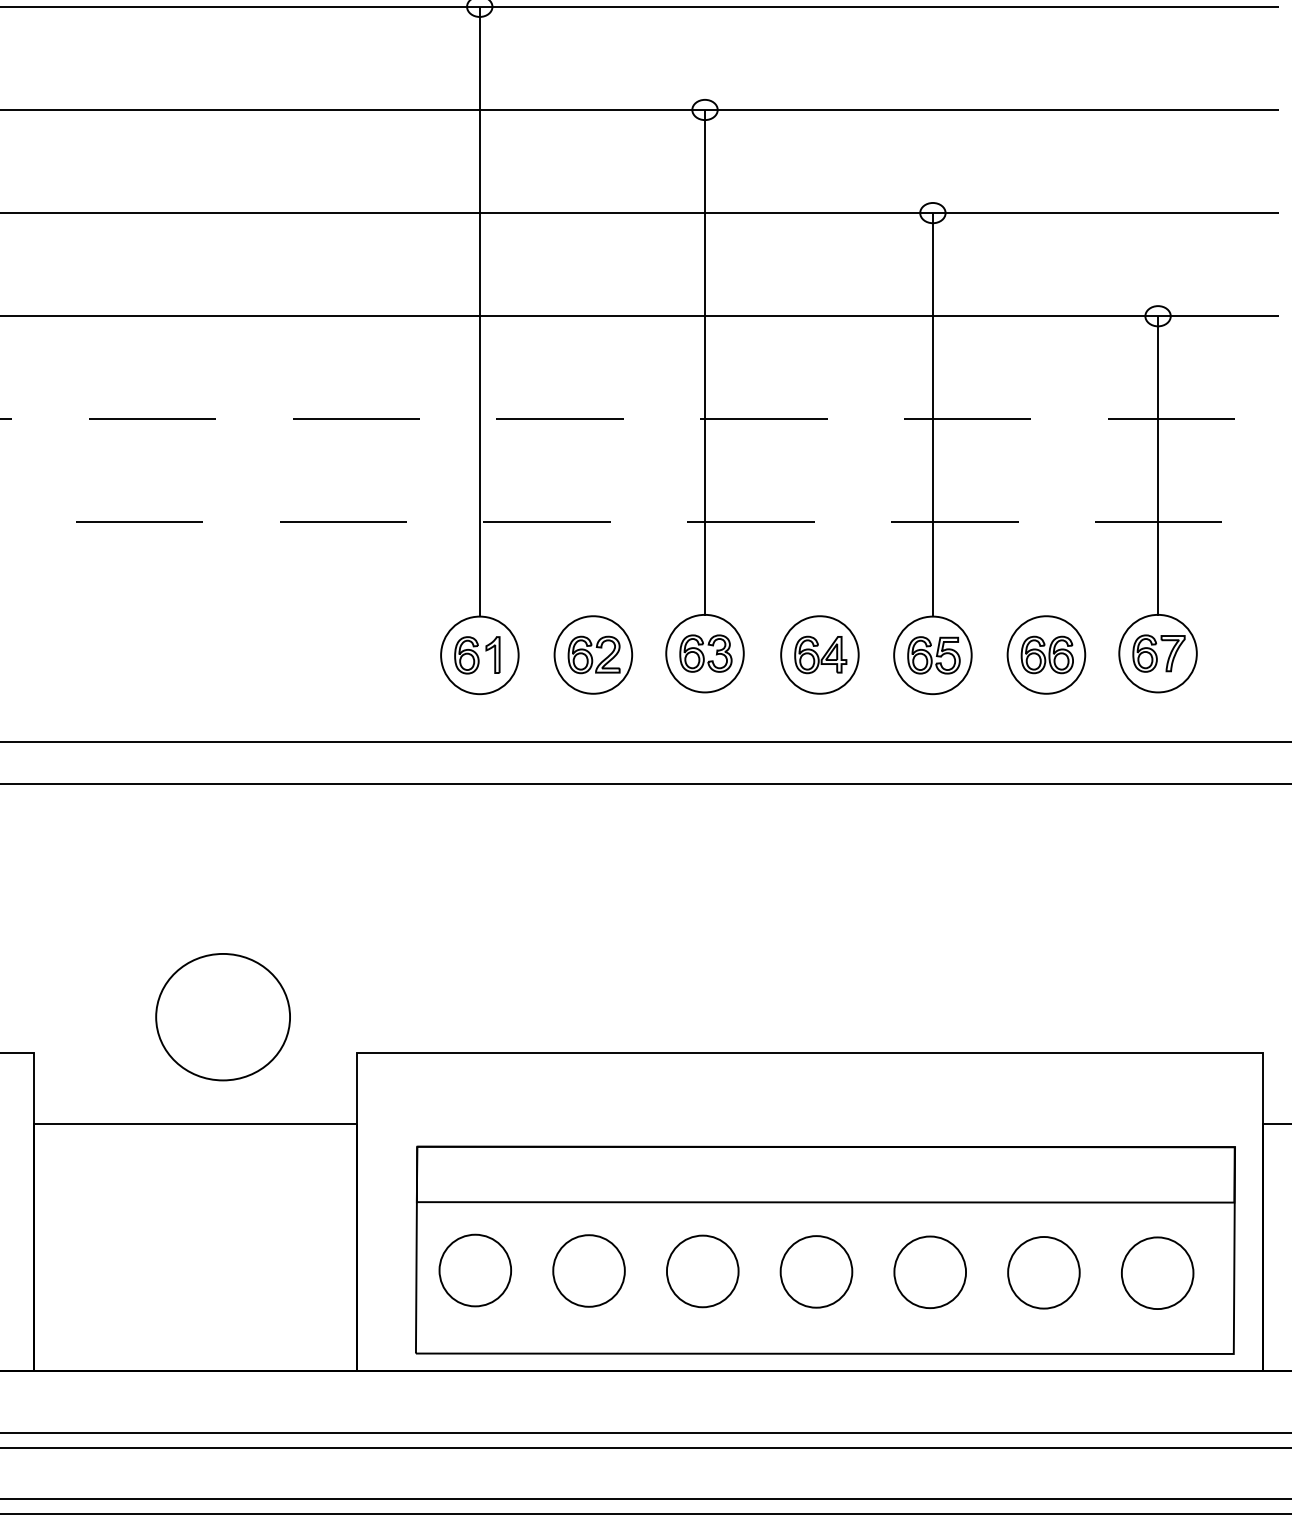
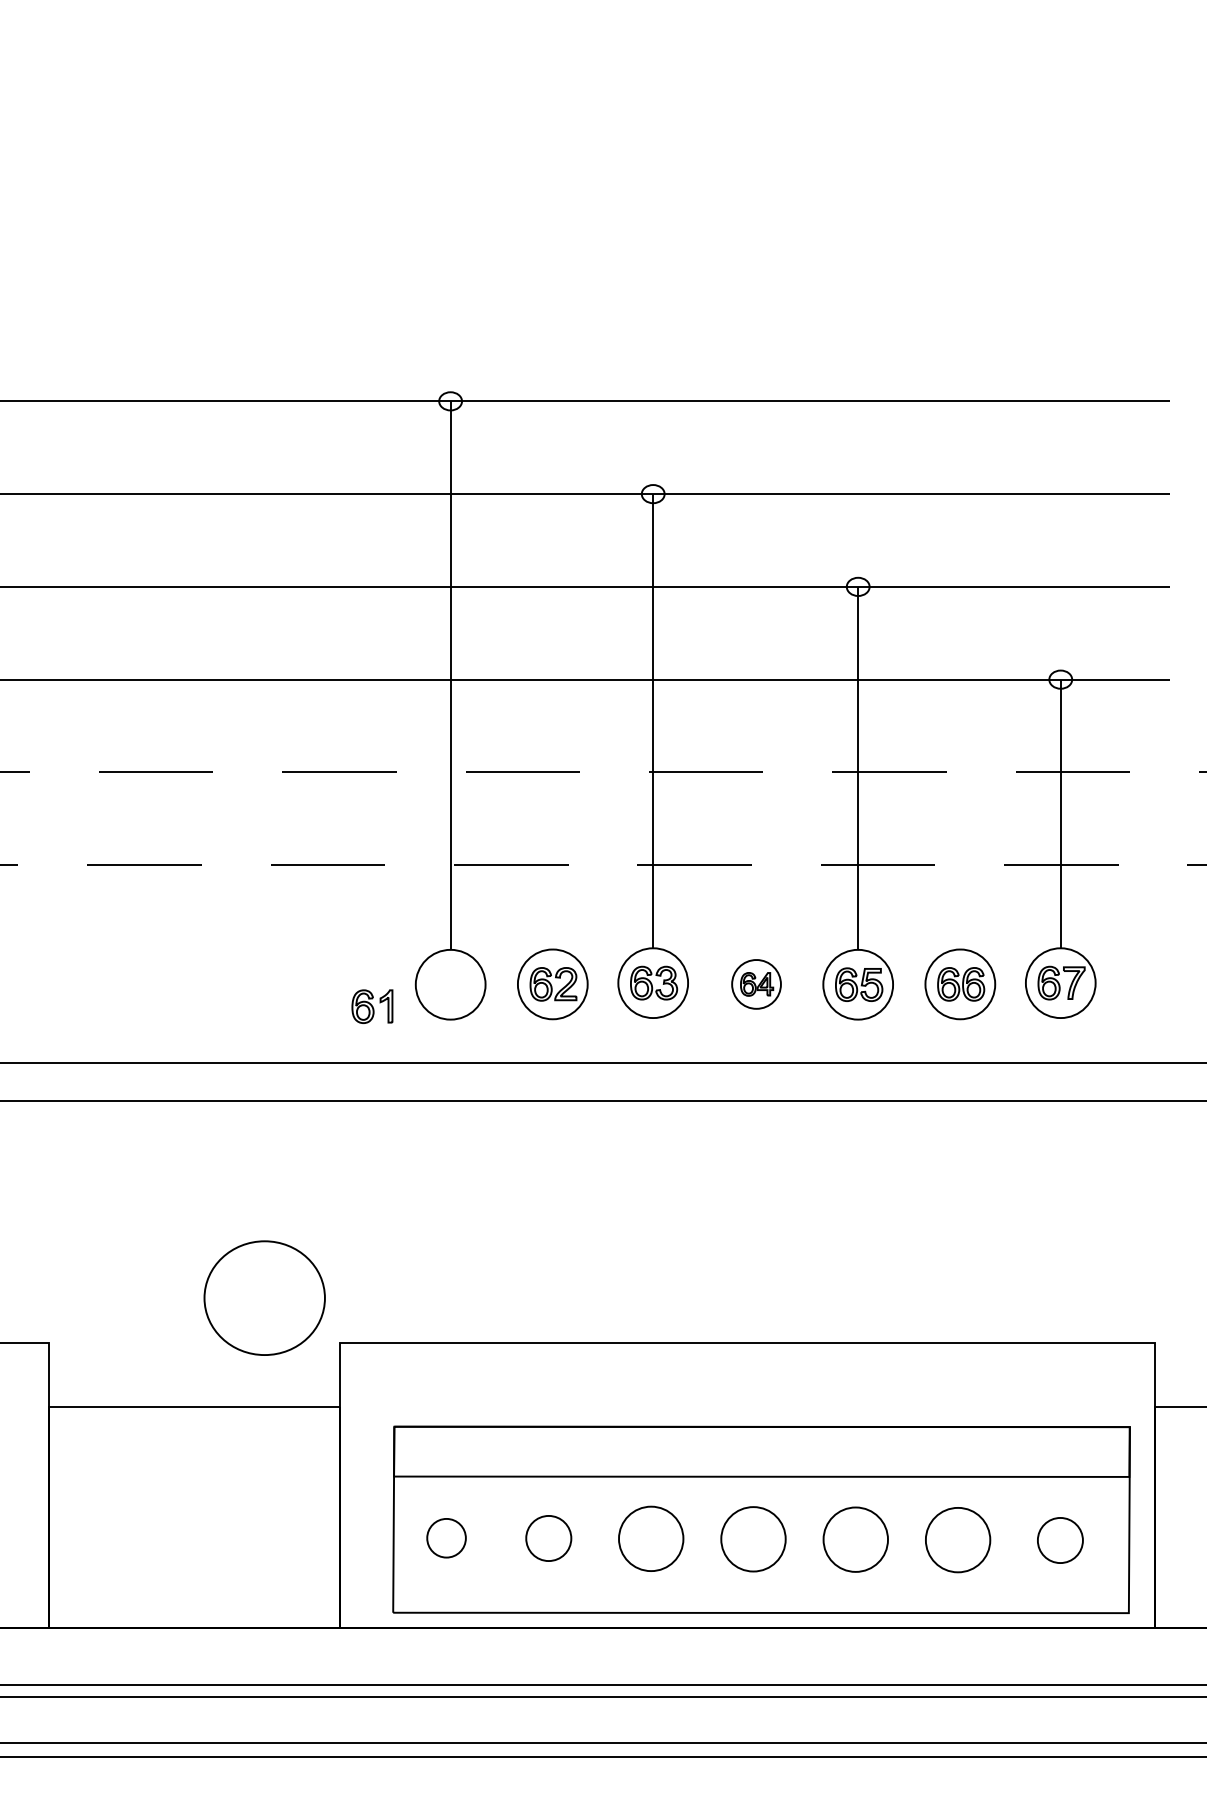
part: (477, 655) -> (372, 1006), moved
part: (819, 655) -> (756, 984), size x0.7
part: (222, 1016) -> (264, 1297), moved
part: (475, 1271) -> (446, 1538), size x0.6
part: (588, 1271) -> (548, 1538), size x0.7
part: (1157, 1273) -> (1060, 1540), size x0.7

